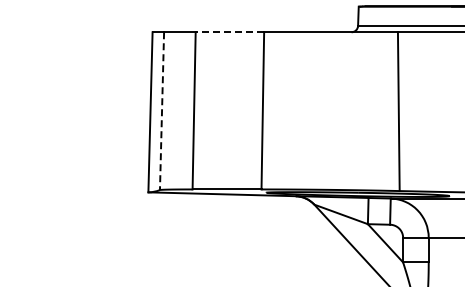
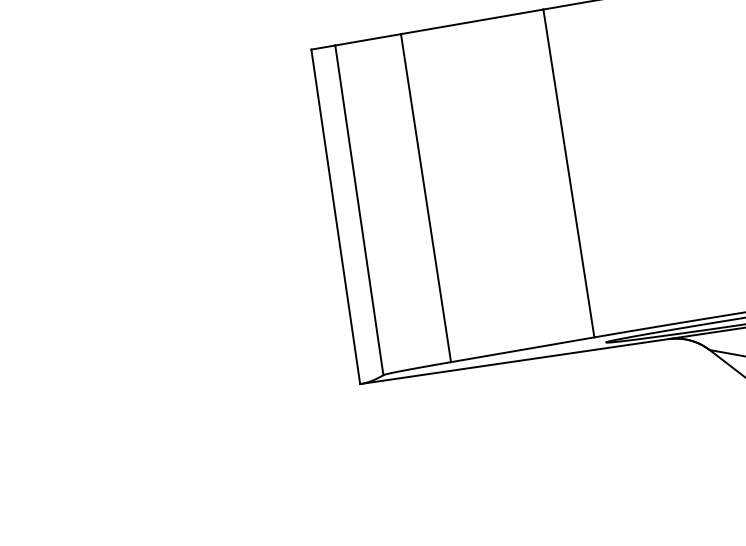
line: (229, 32) -> (471, 22), dashed -> solid
line: (162, 111) -> (360, 210), dashed -> solid

